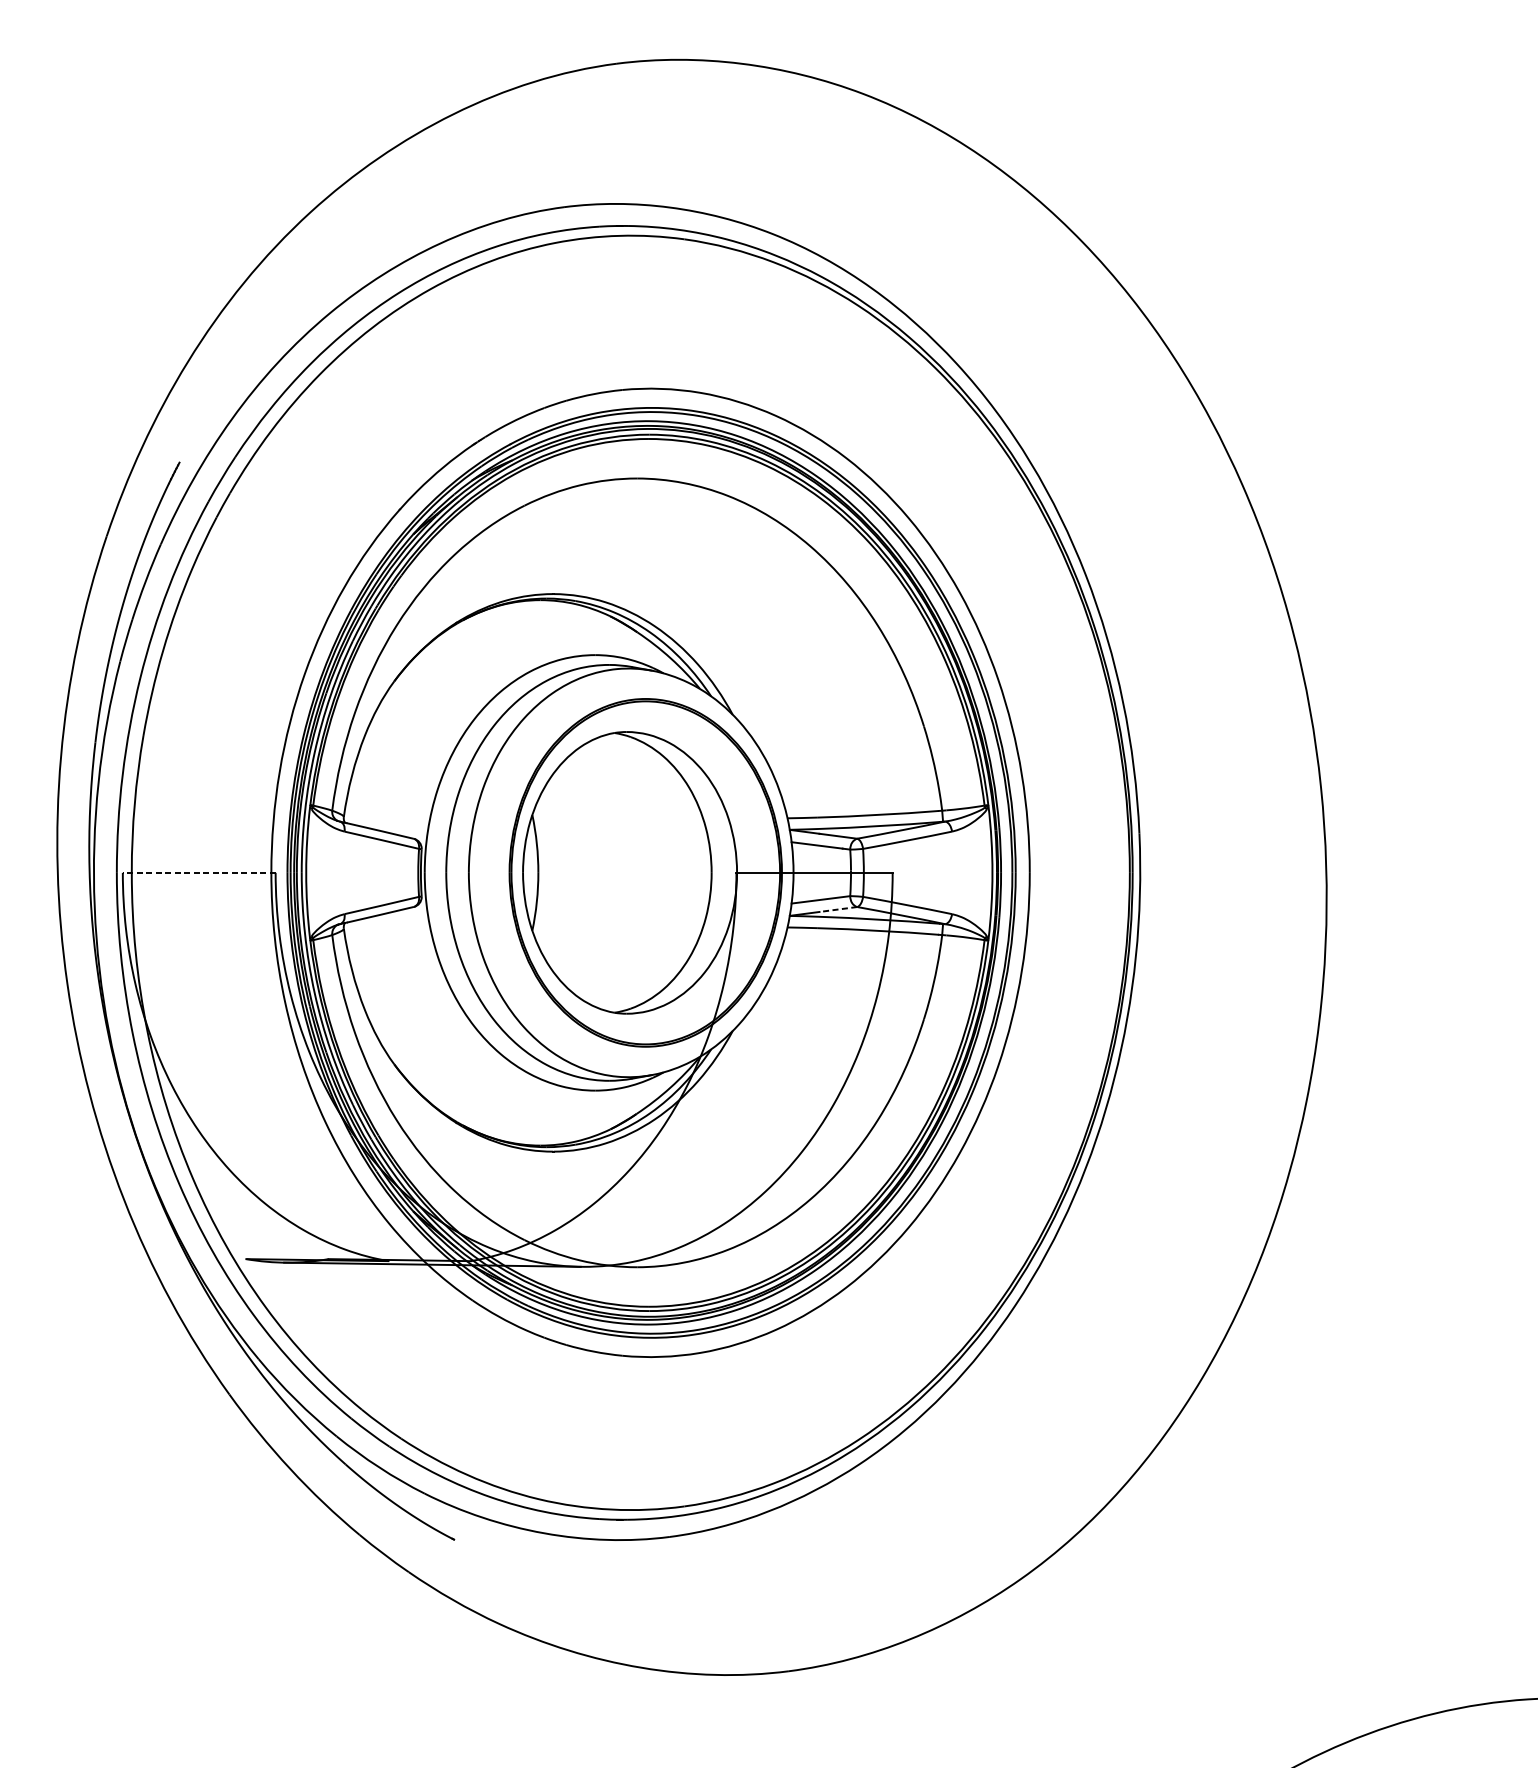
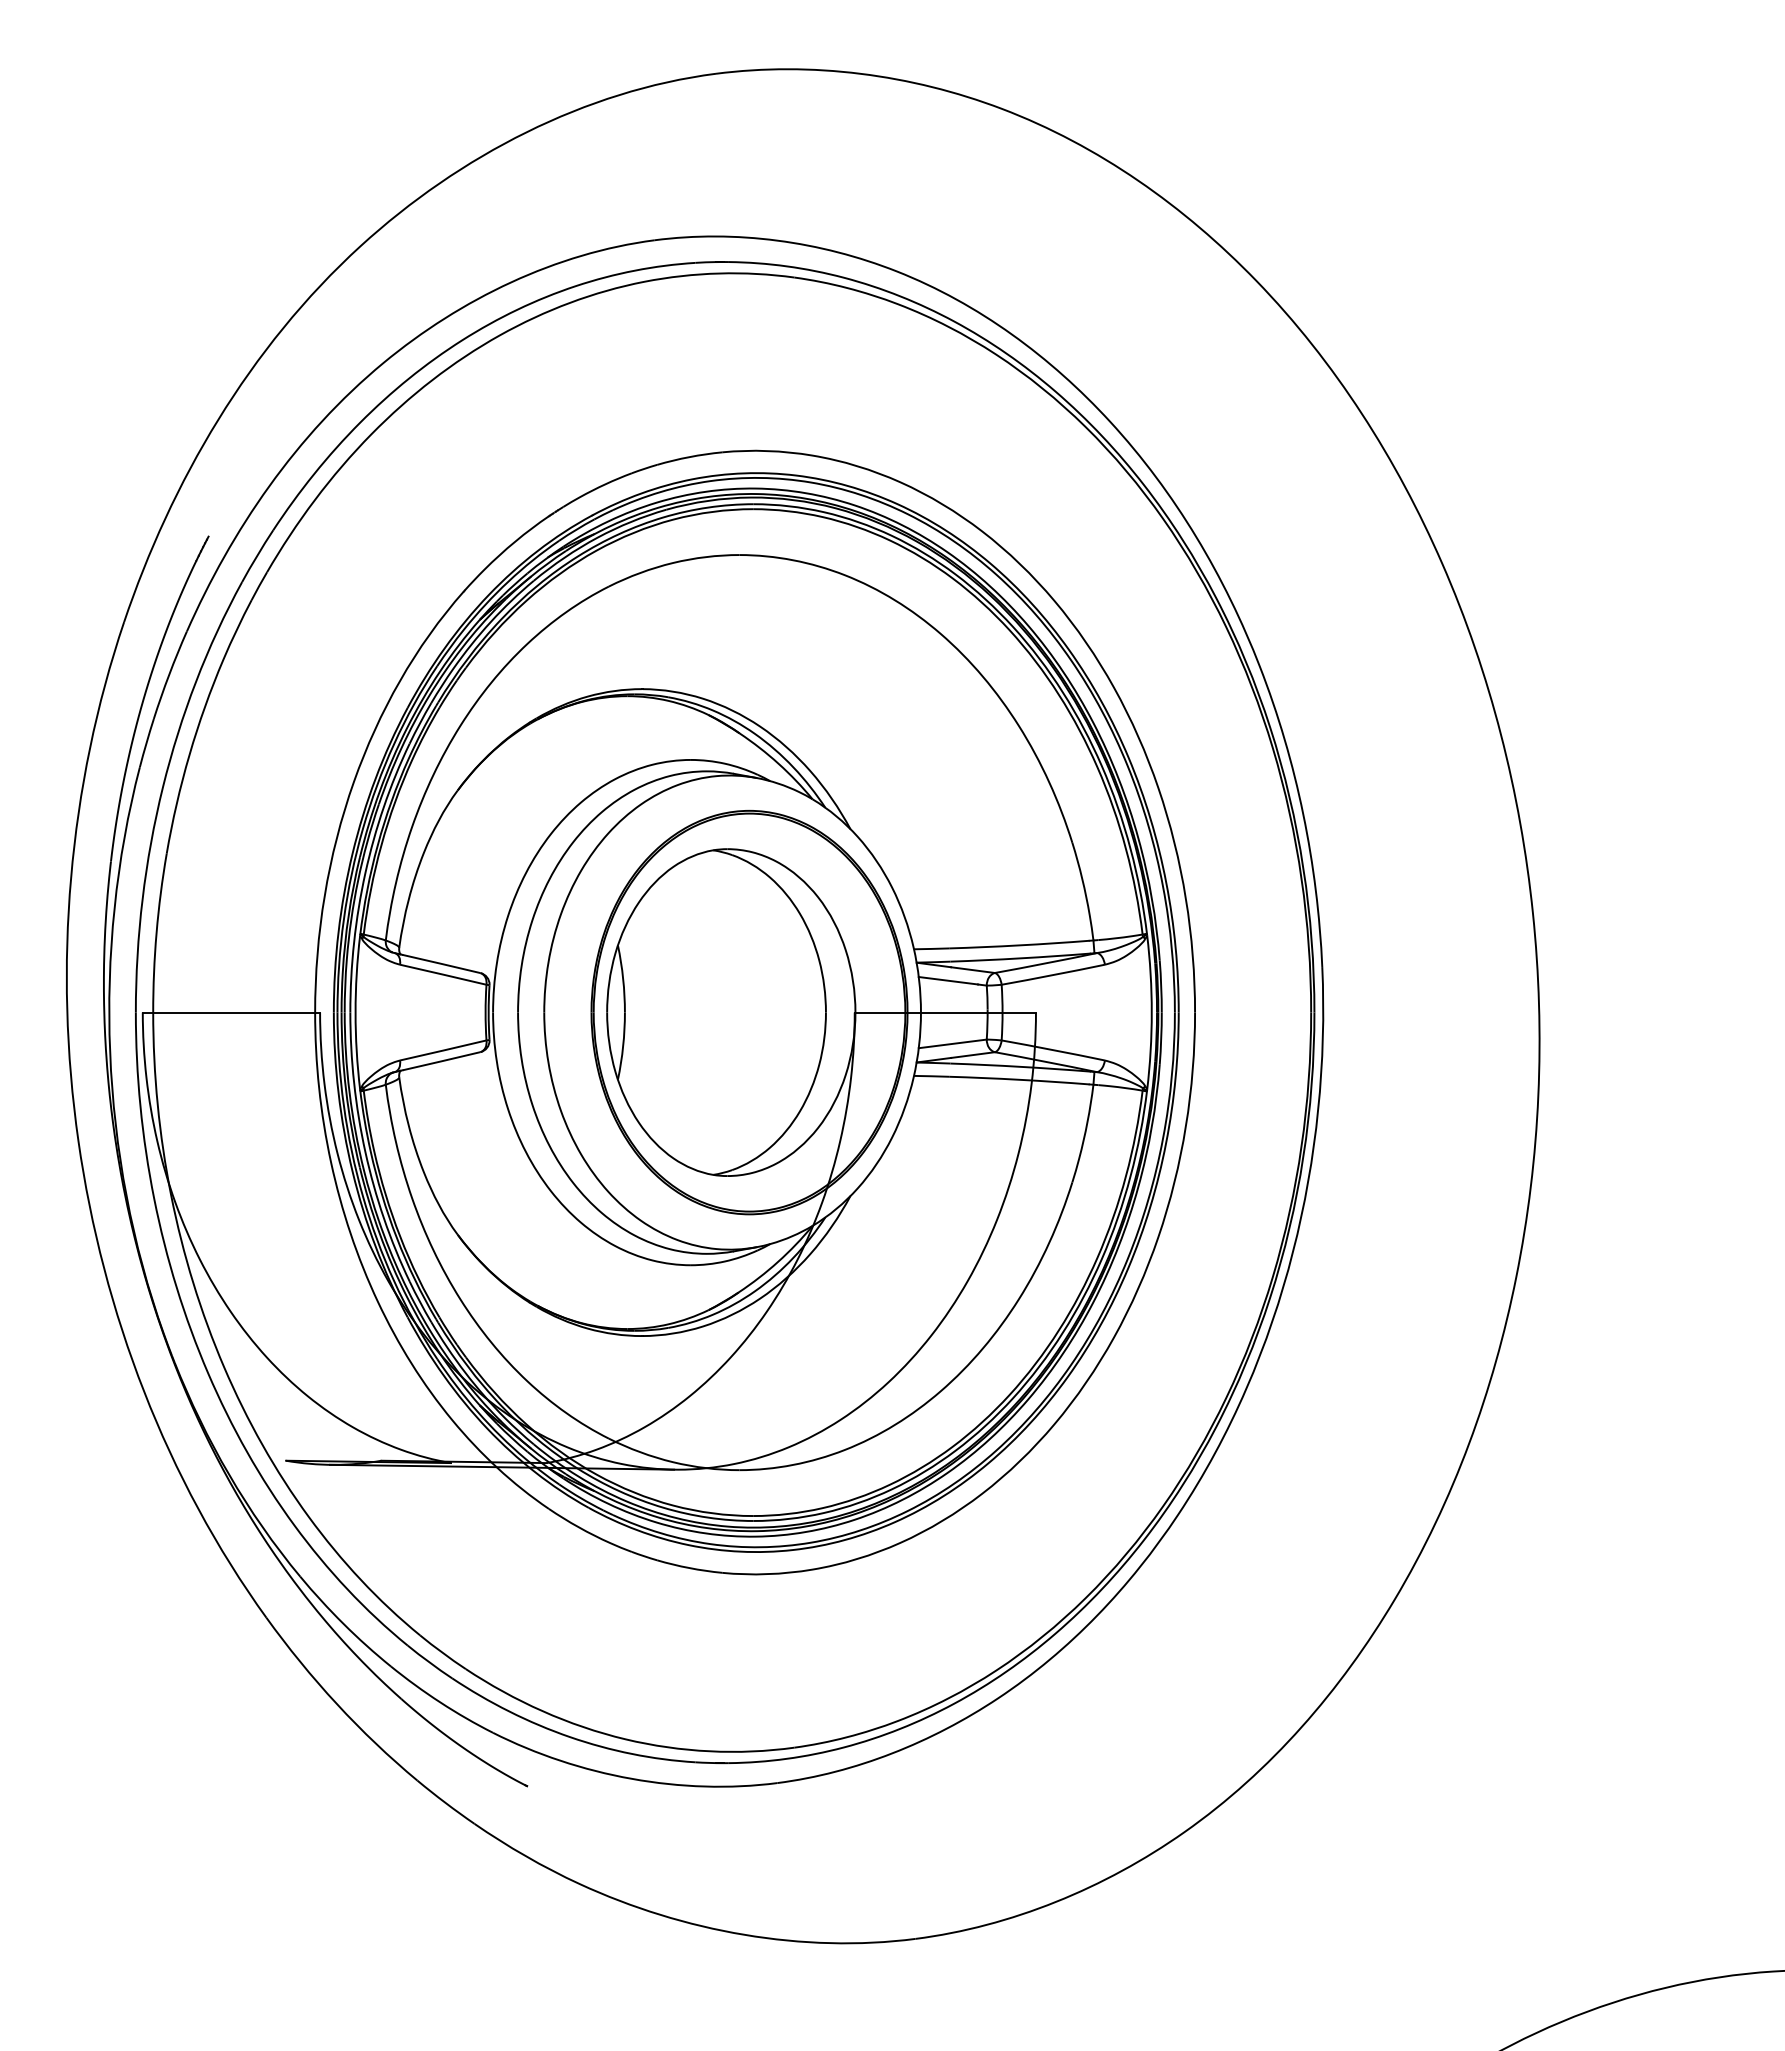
line: (199, 872) -> (231, 1012), dashed -> solid
line: (837, 909) -> (972, 1055), dashed -> solid

